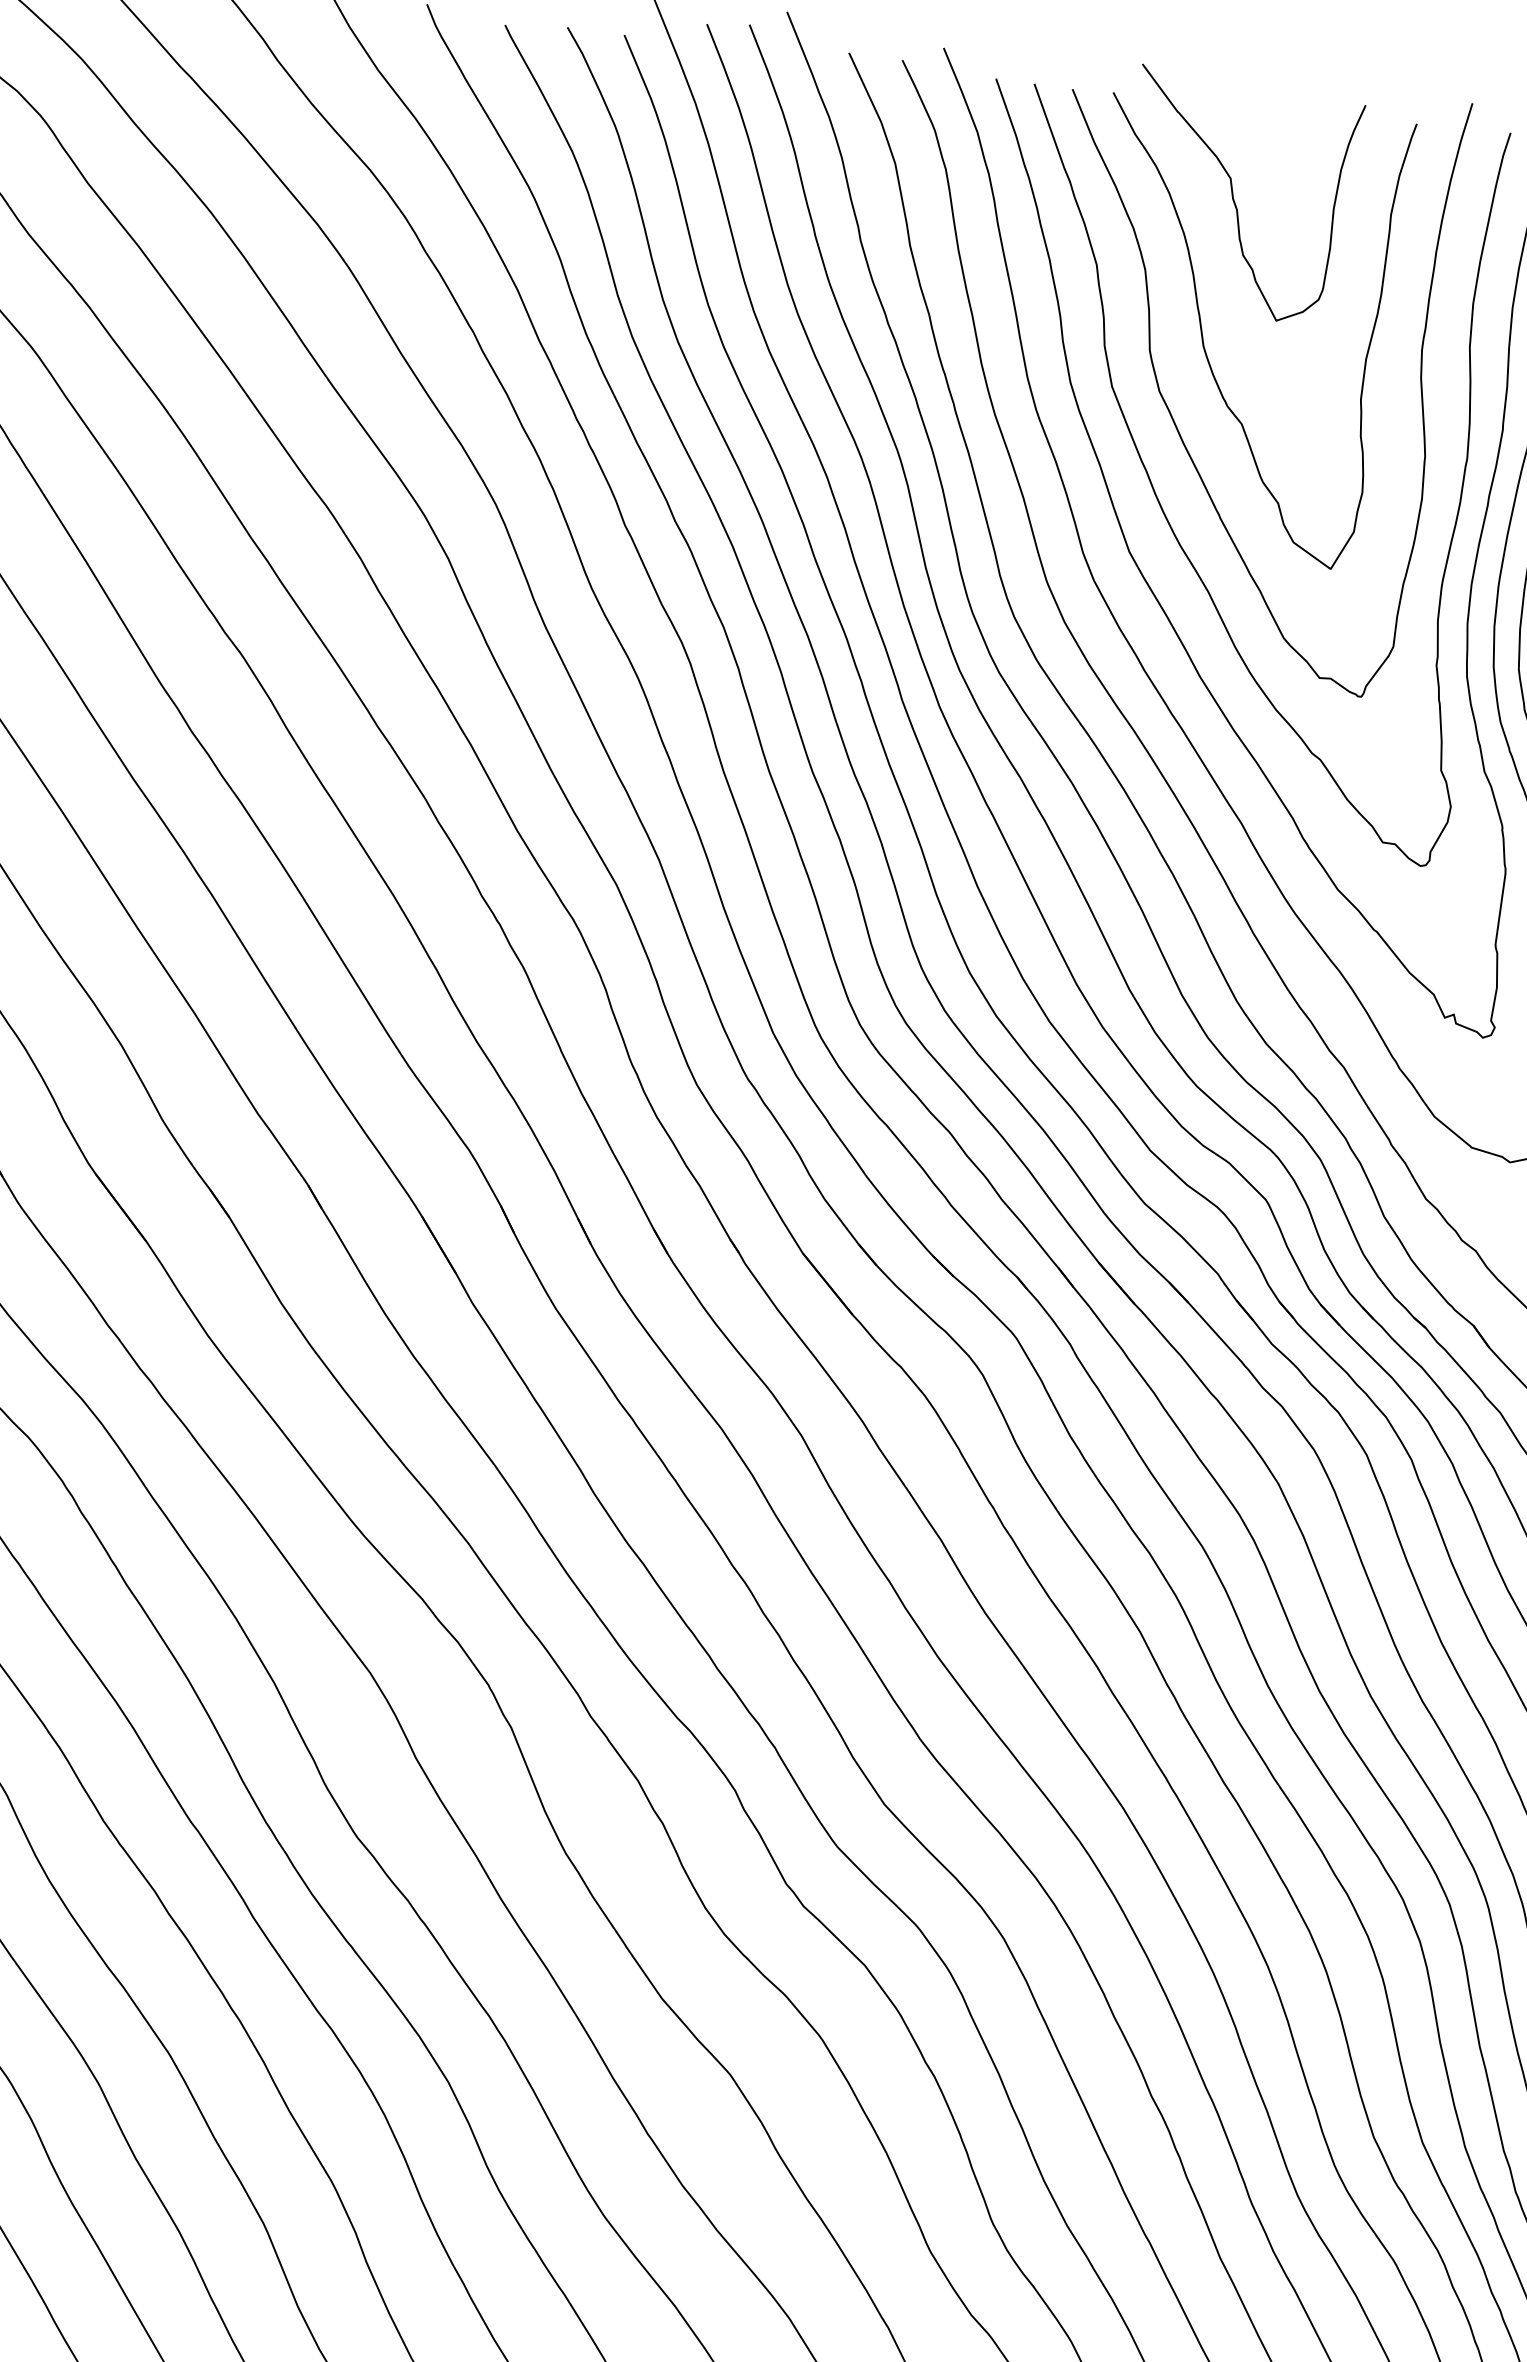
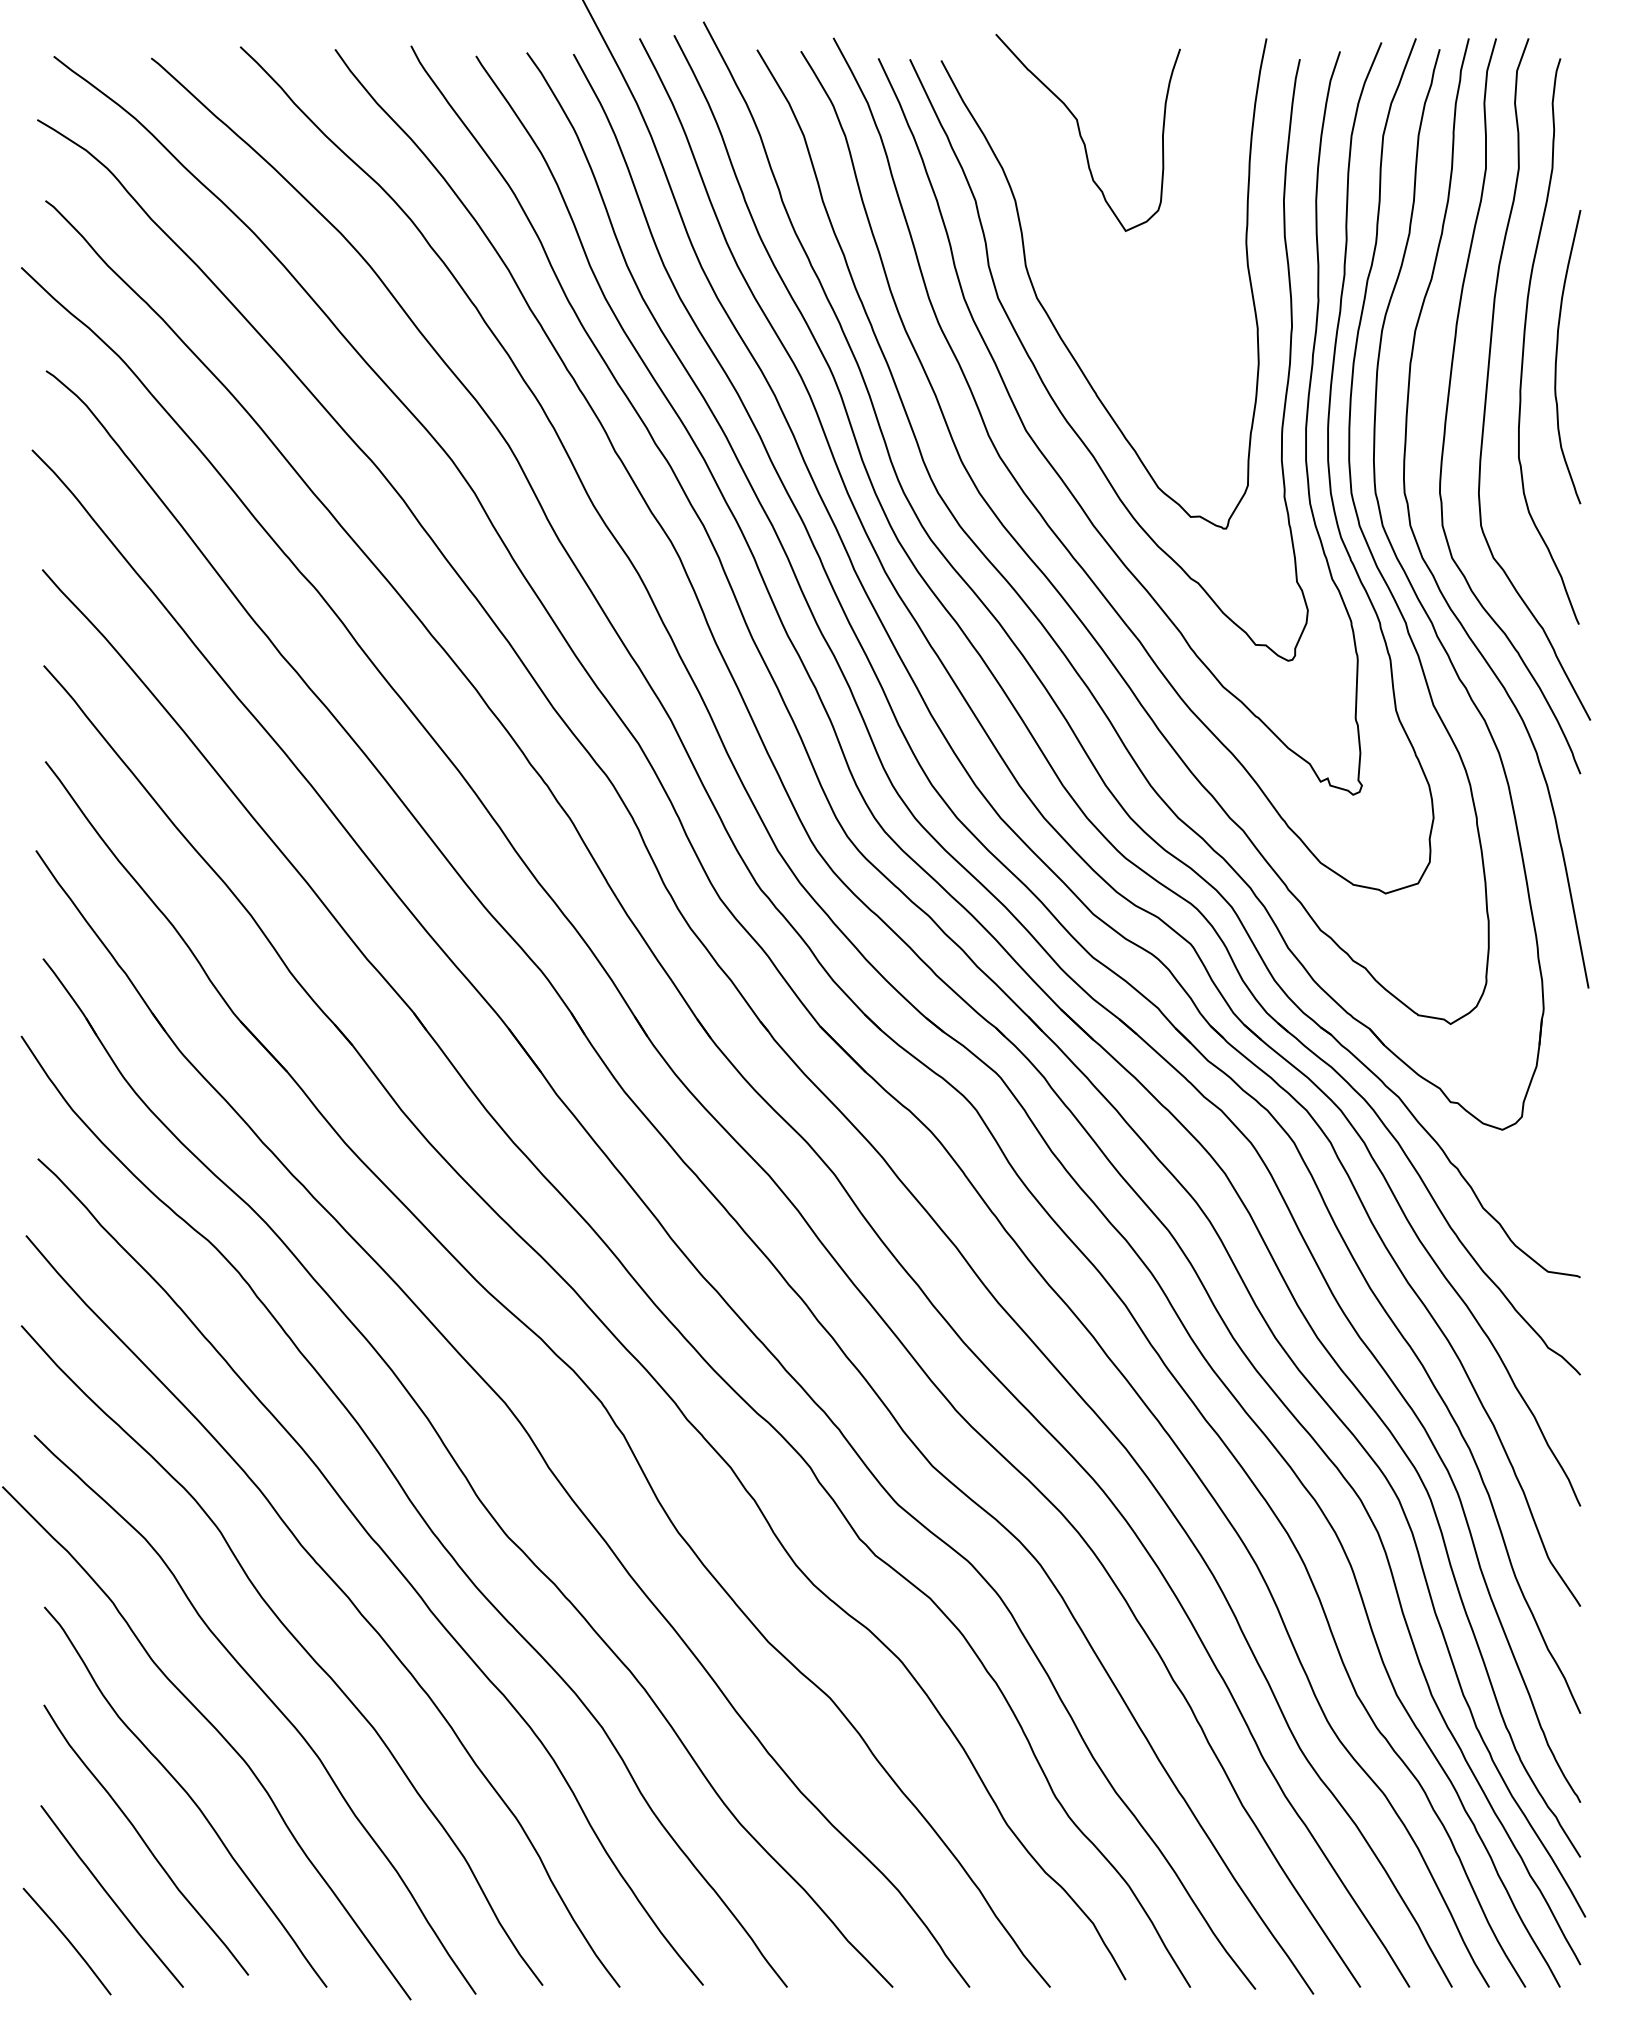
curve: (1203, 337) -> (1068, 250), removed

